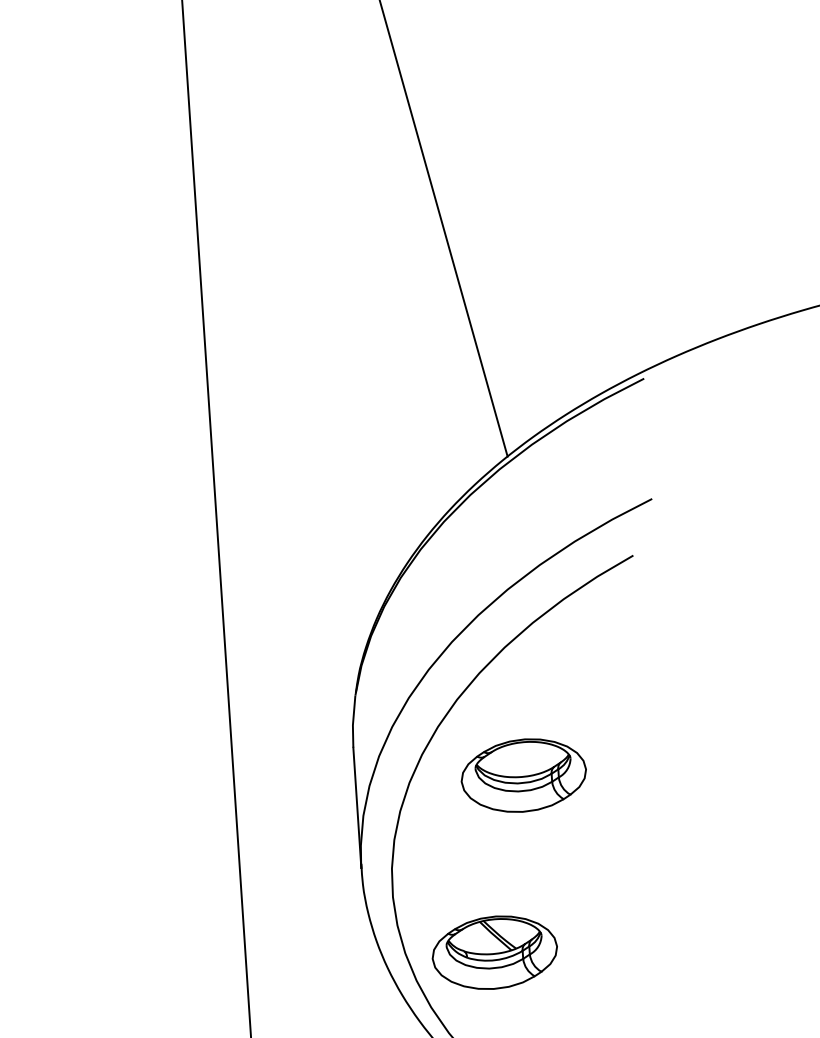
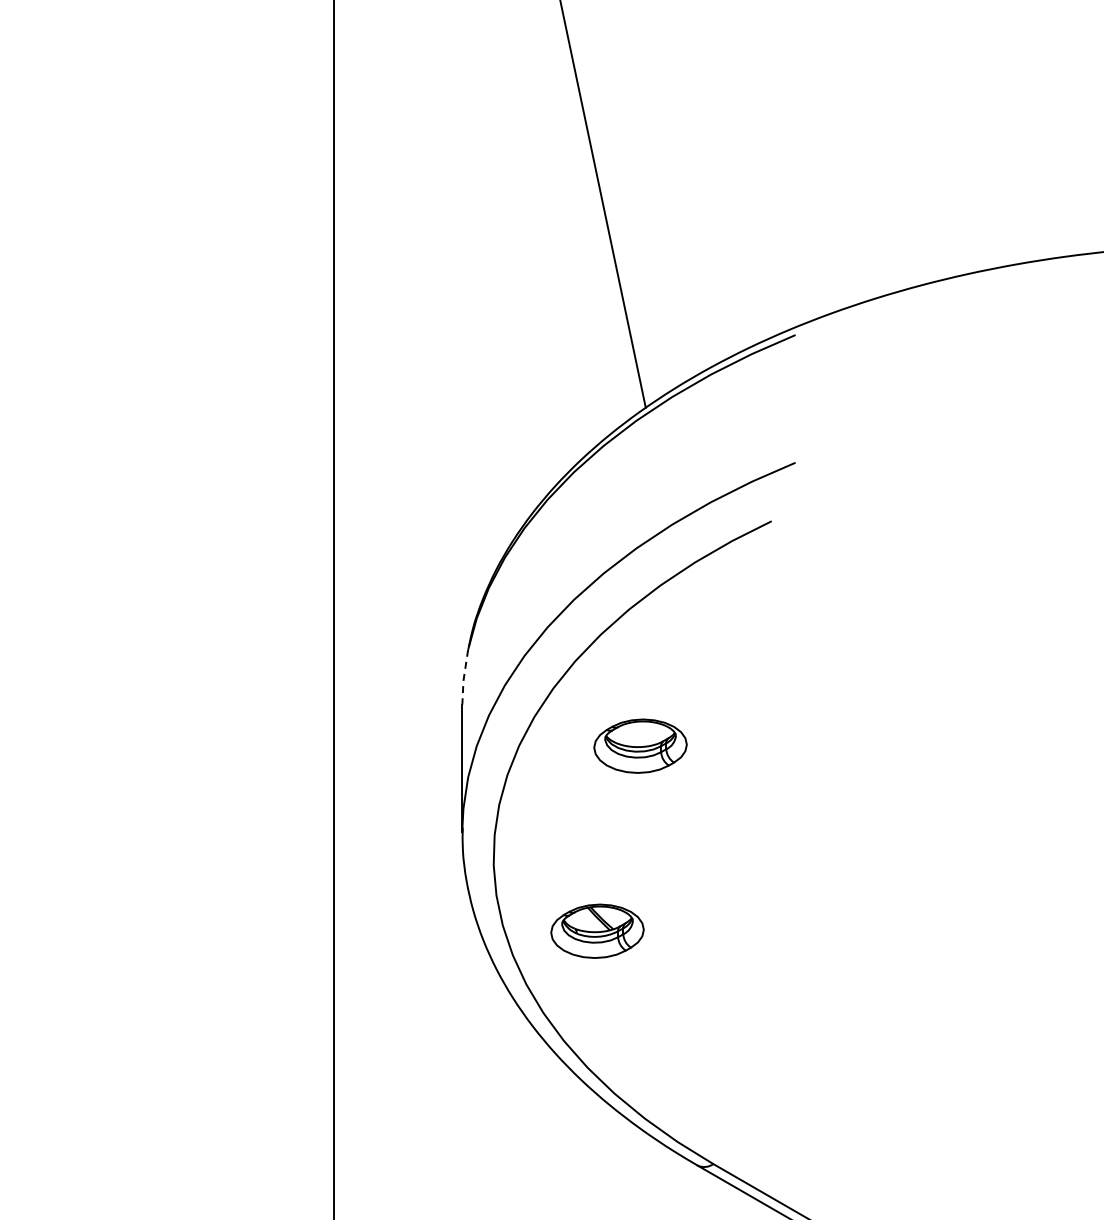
line: (352, 723) -> (463, 678), solid -> dashed
part: (523, 776) -> (640, 746), size x0.7
part: (494, 953) -> (597, 931), size x0.7

